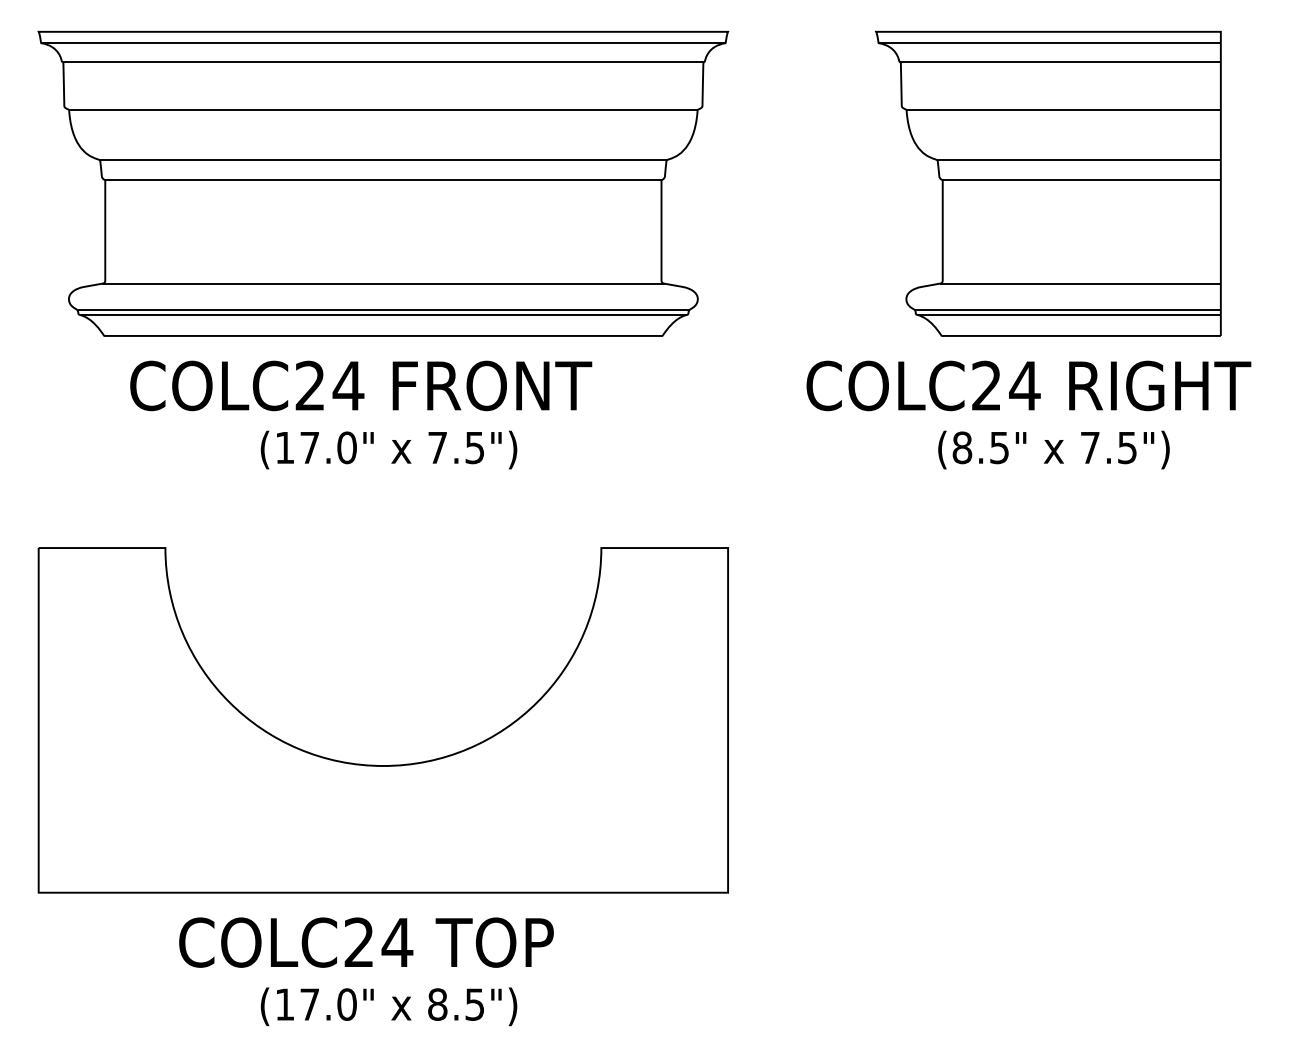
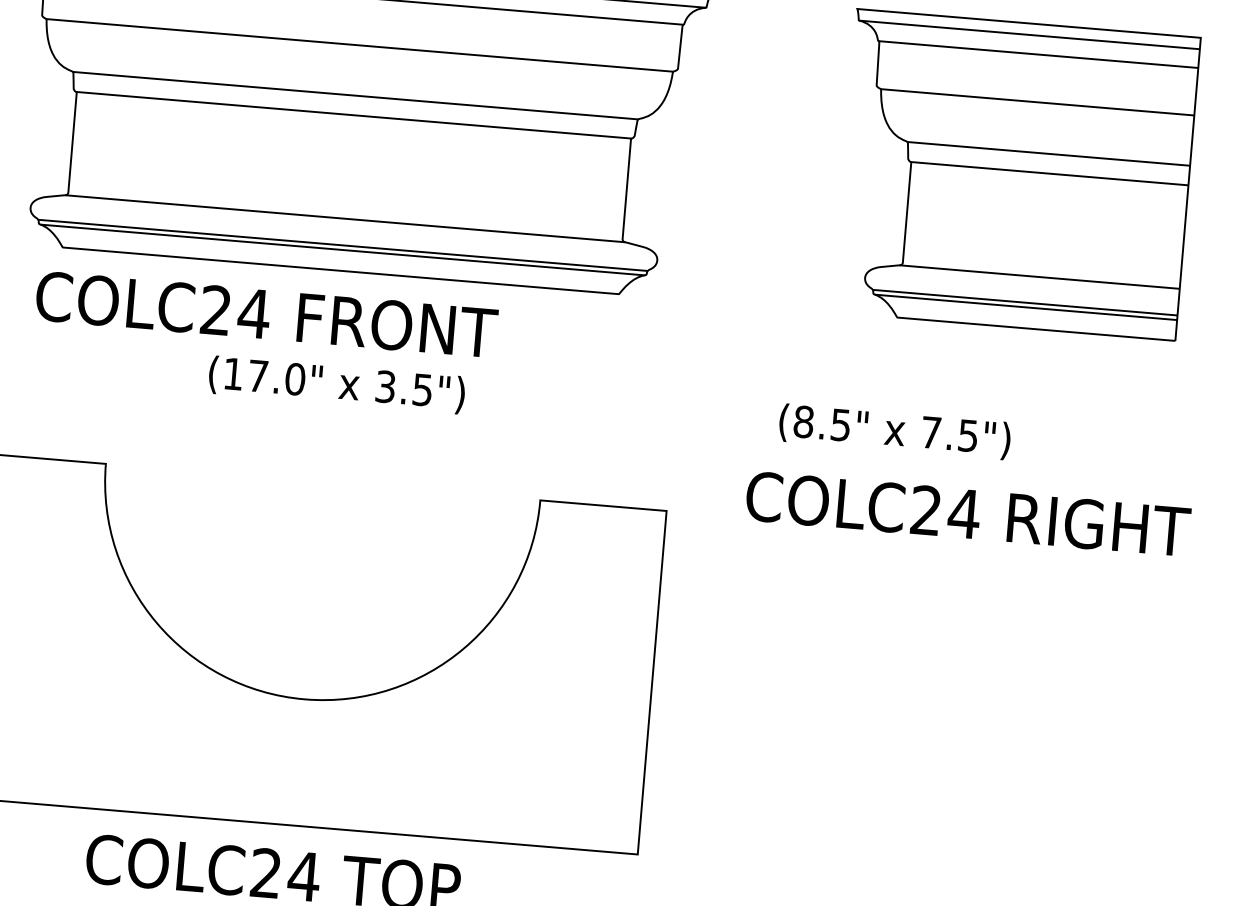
text: (361, 385) -> (267, 314), moved
text: (1028, 385) -> (967, 513), moved
text: (437, 447) -> (385, 386), 7.5") -> 3.5")
text: (1053, 449) -> (894, 431), moved

